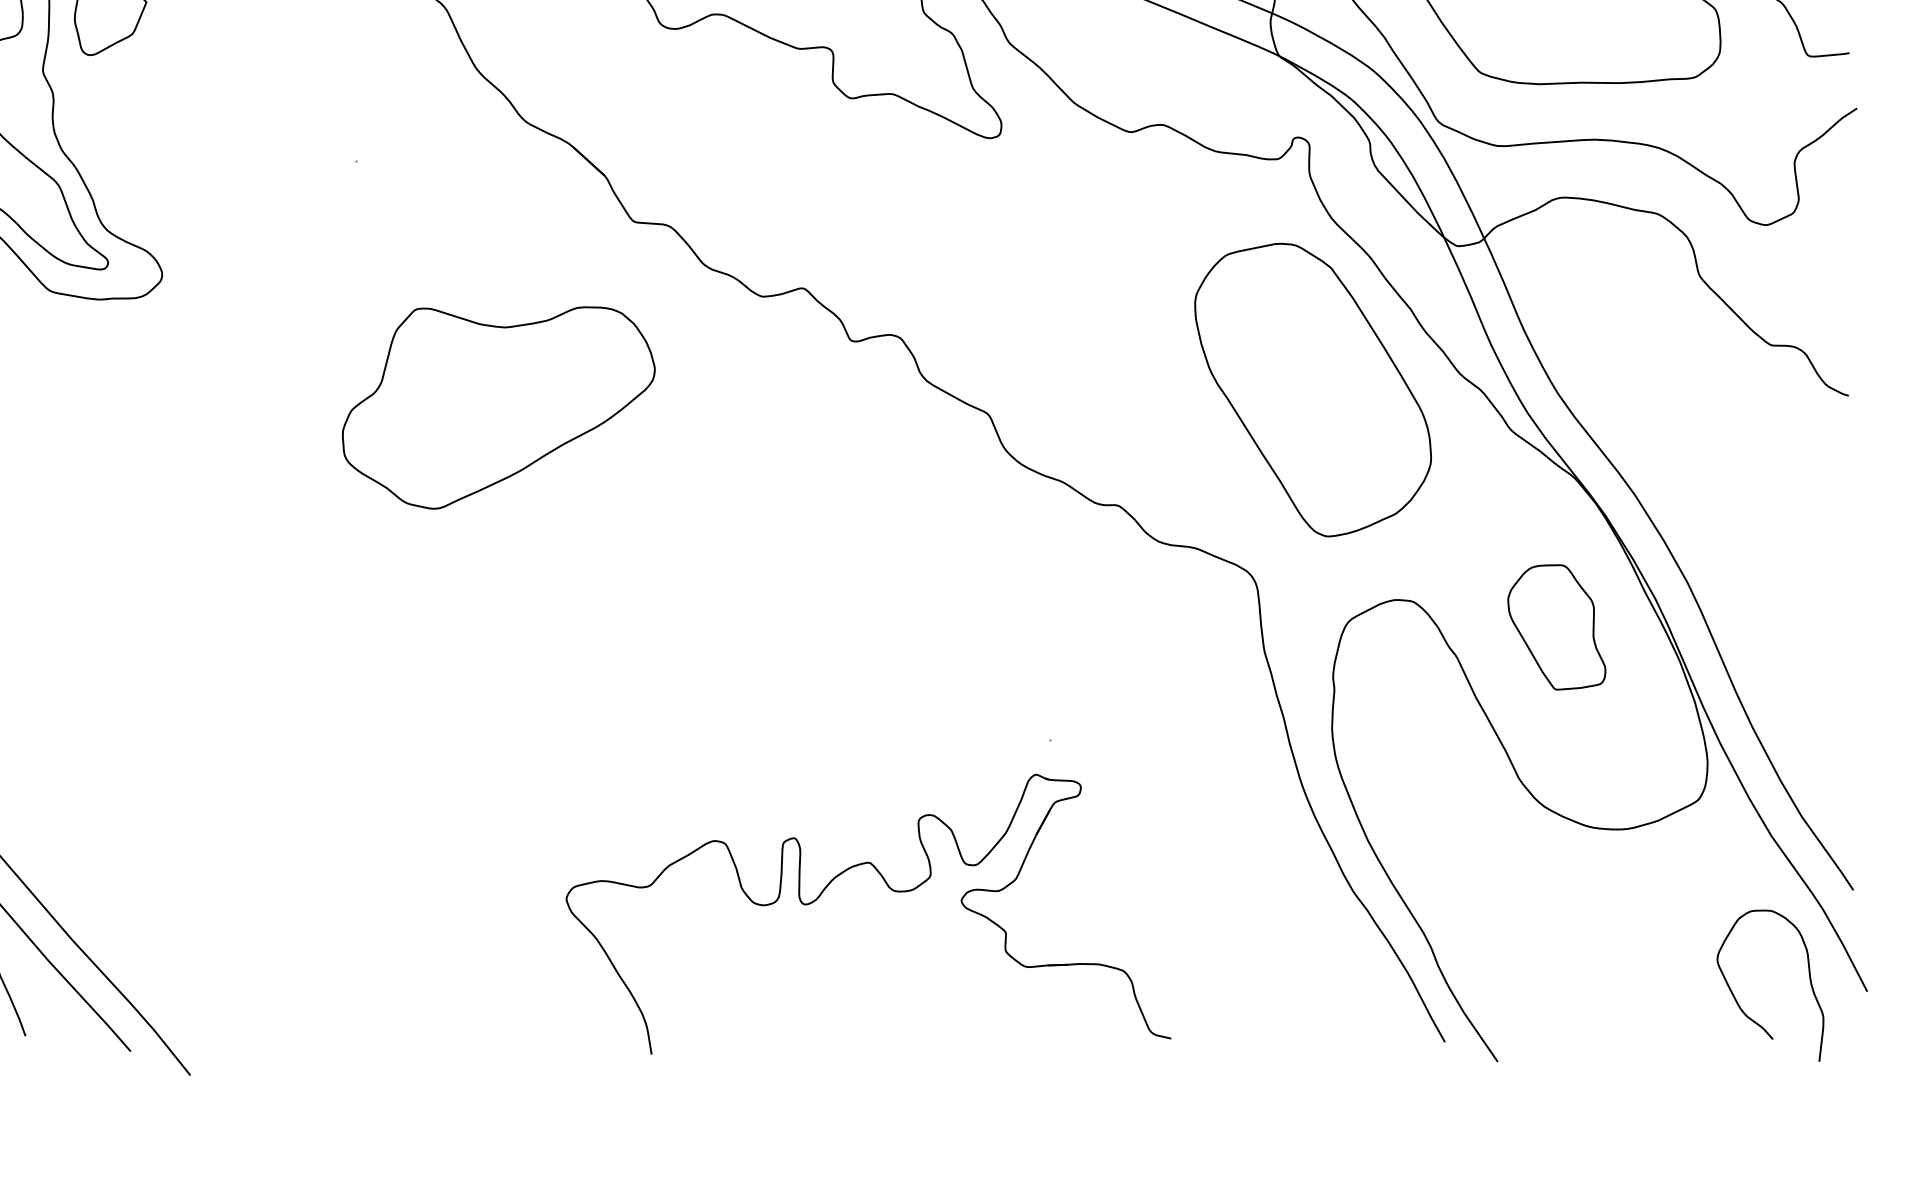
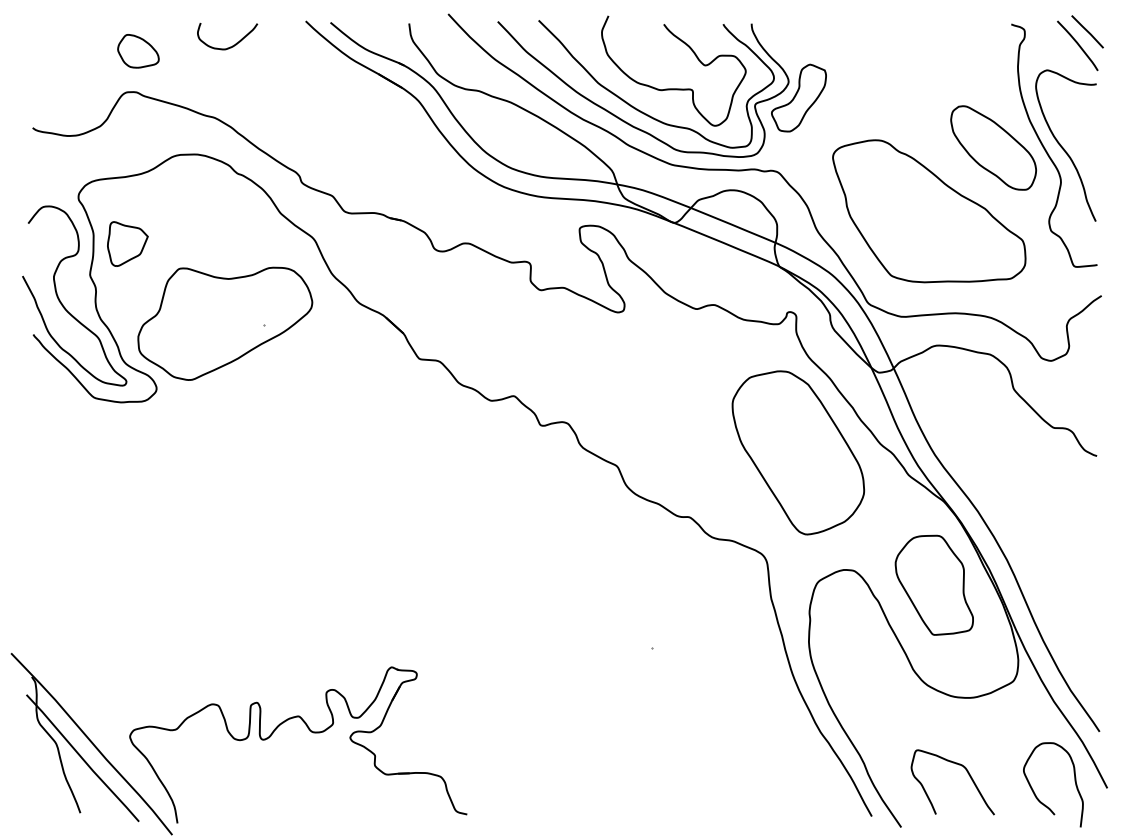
part: (499, 407) -> (225, 323), moved
part: (1555, 626) -> (933, 584), size x1.43
part: (890, 889) -> (310, 731), moved
curve: (1618, 968) -> (968, 775), added

